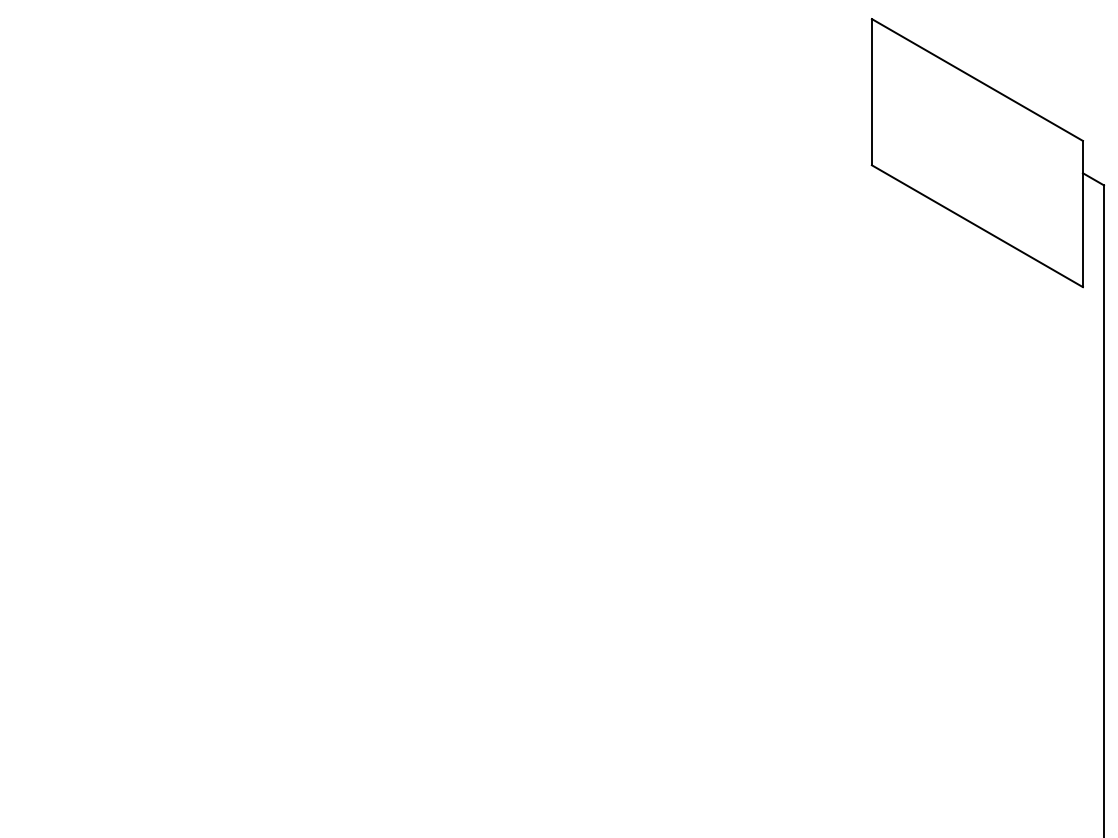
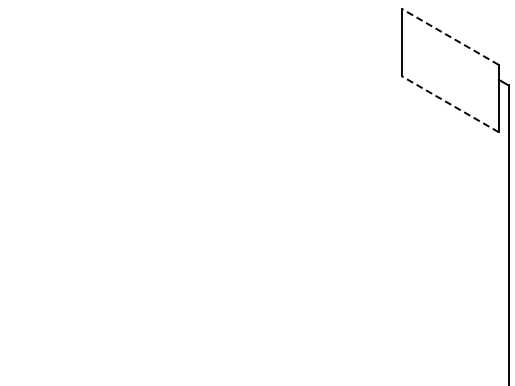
line: (975, 79) -> (449, 36), solid -> dashed
line: (975, 224) -> (449, 103), solid -> dashed

